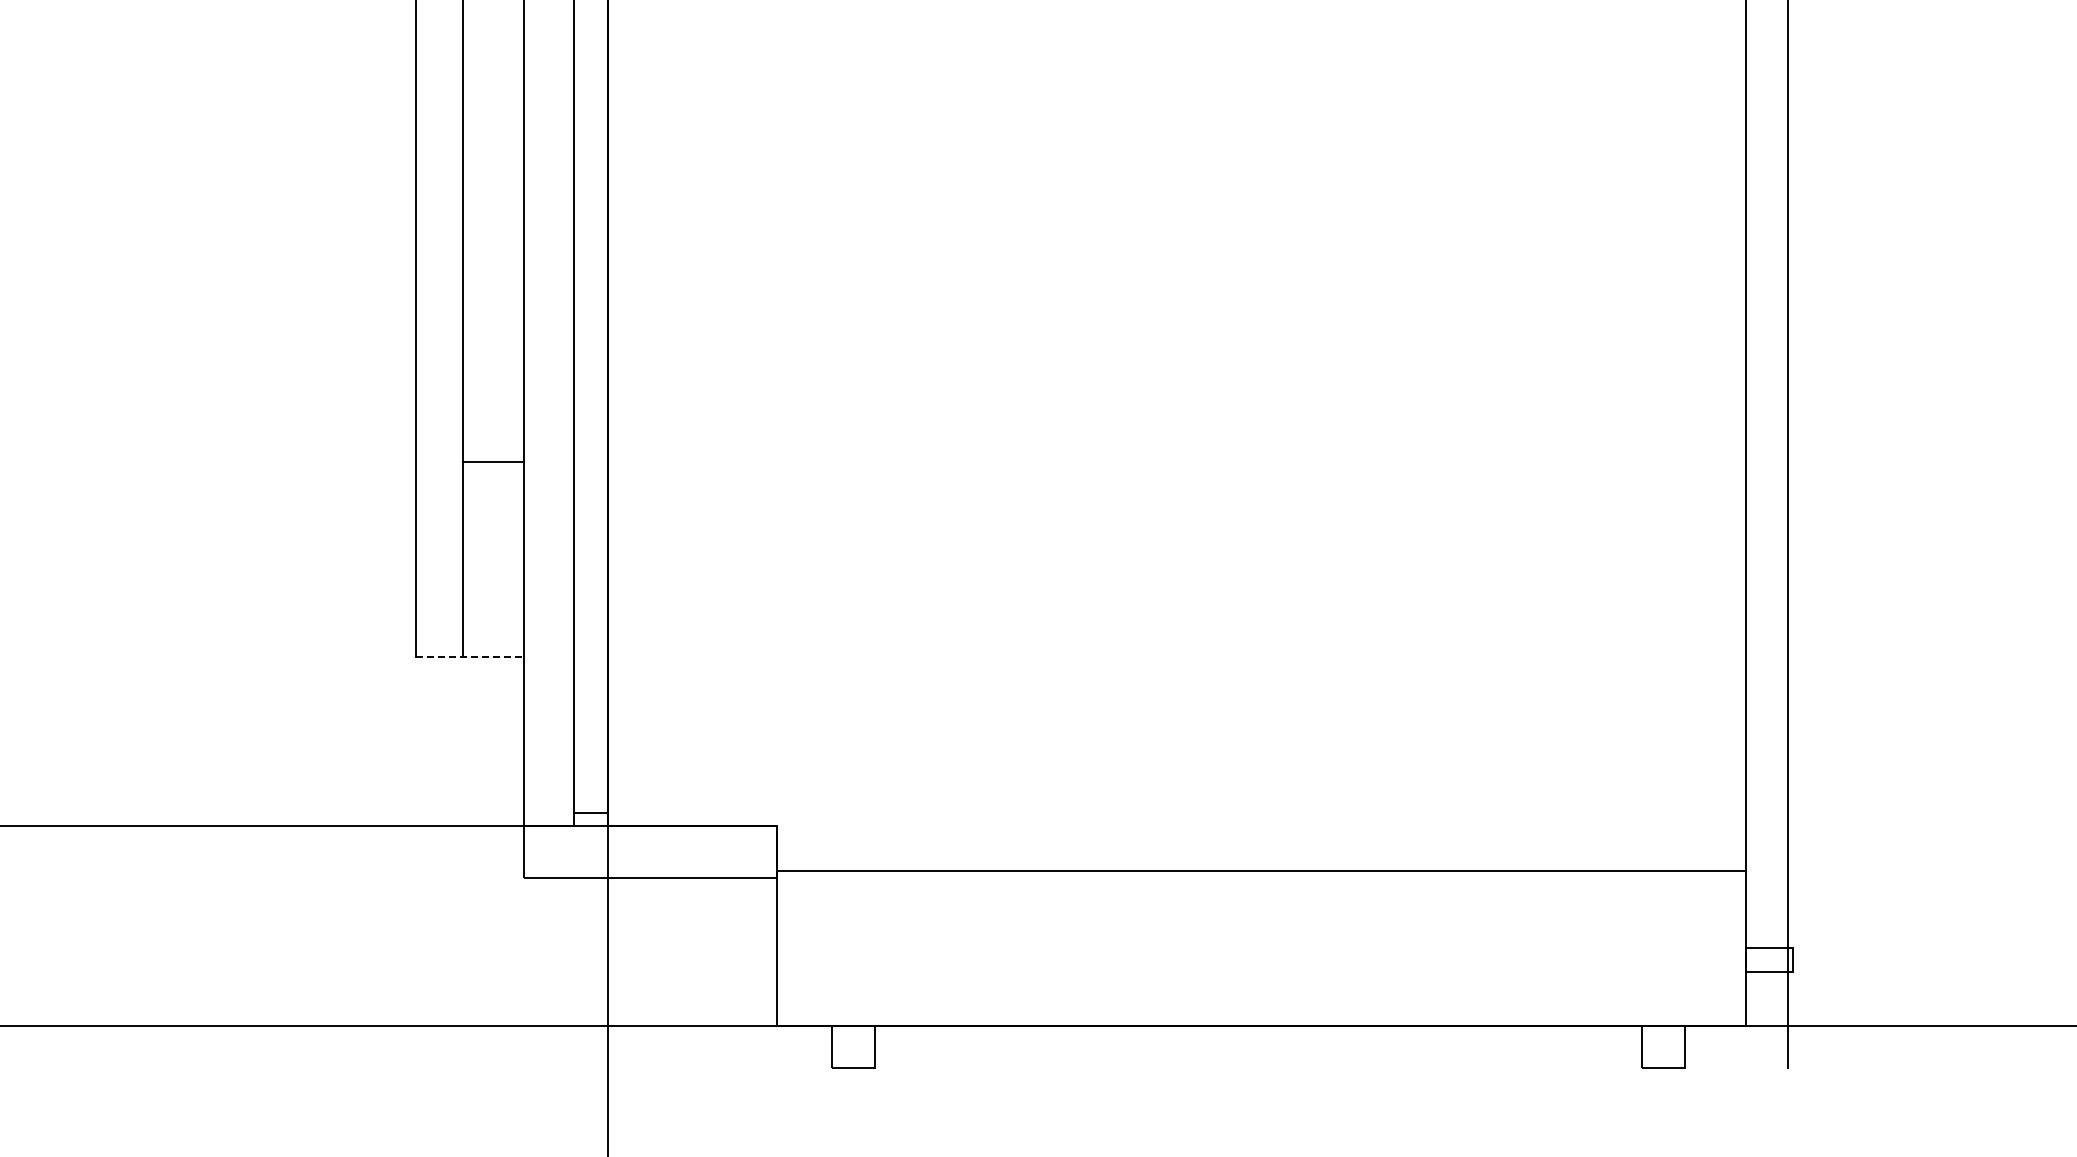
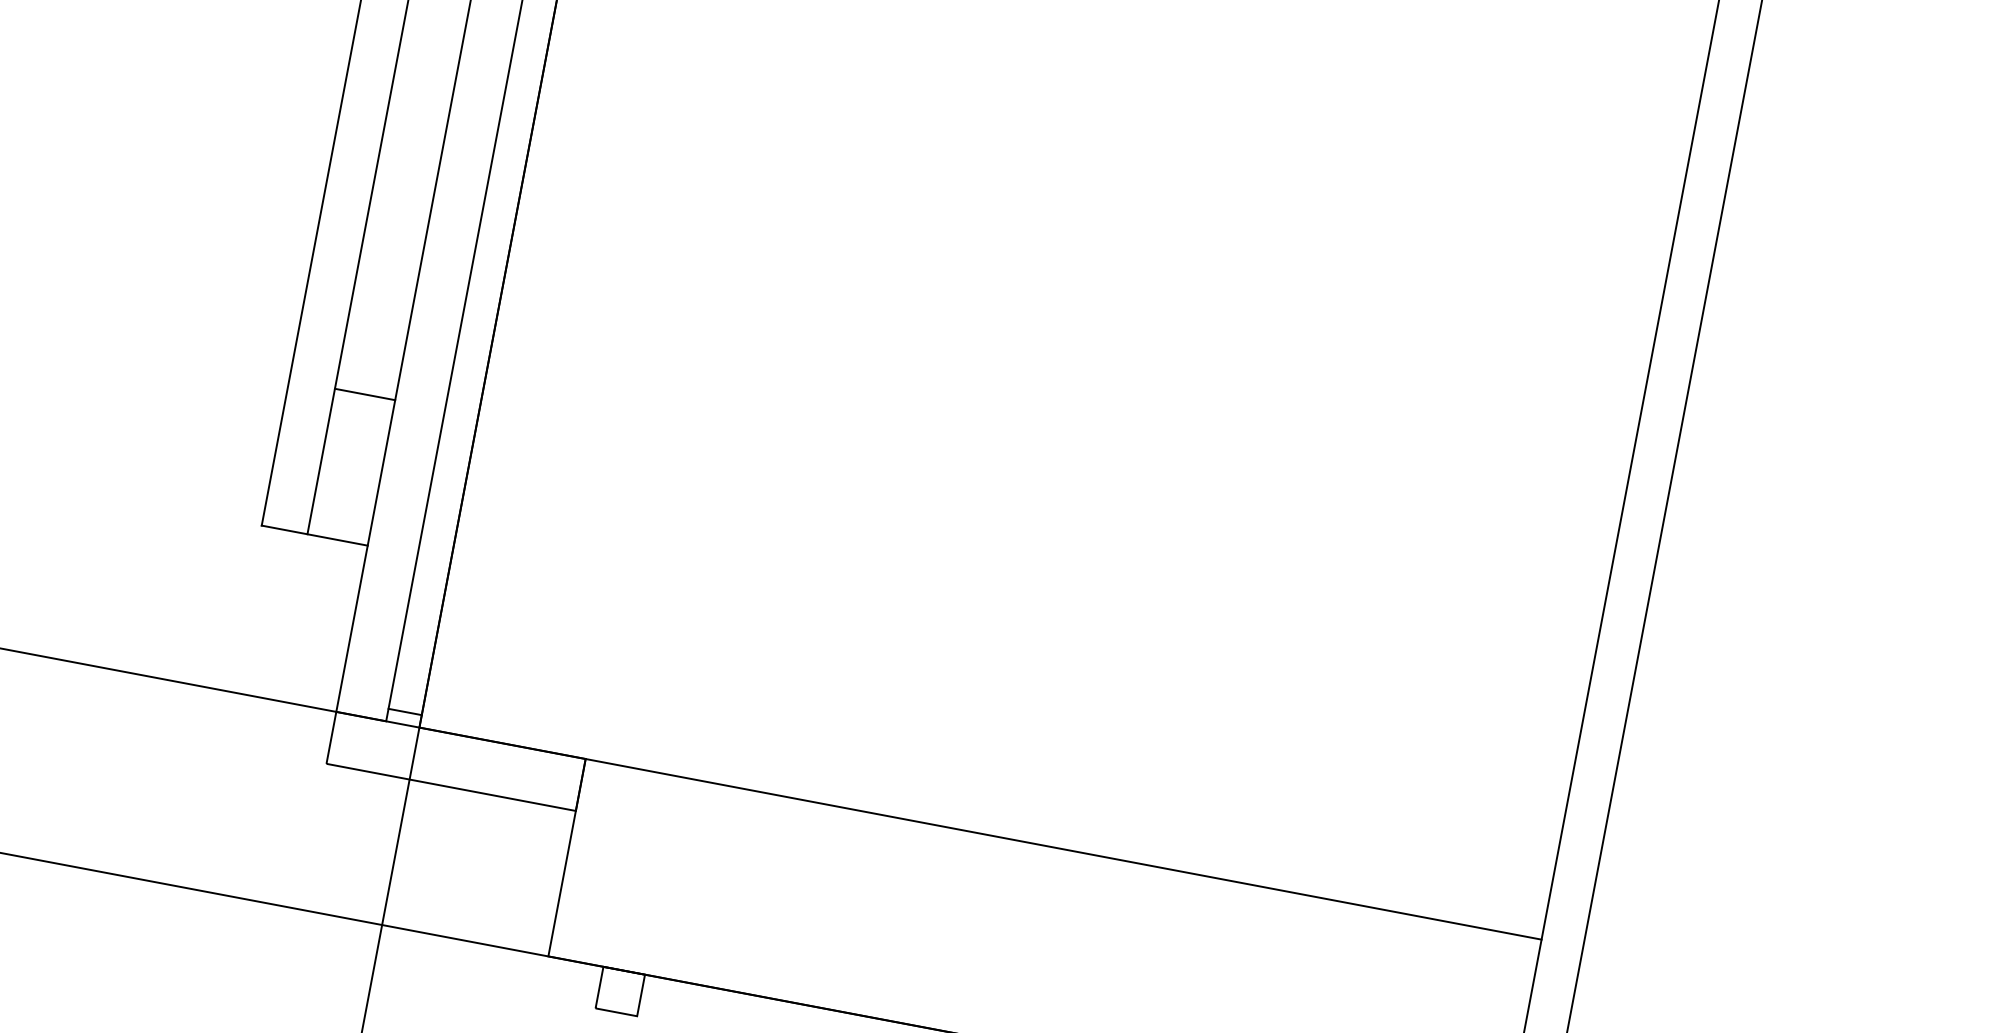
line: (492, 461) -> (364, 394), moved
line: (470, 656) -> (315, 535), dashed -> solid
line: (1260, 870) -> (1063, 849), moved

